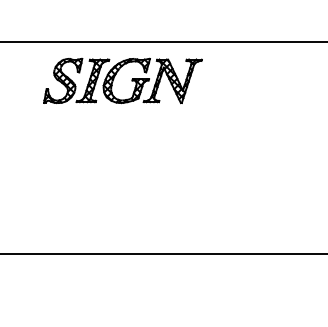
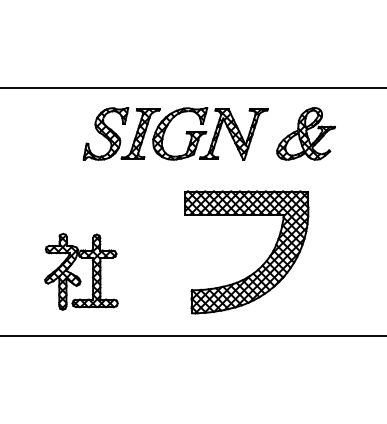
part: (234, 80) -> (305, 133), added
part: (193, 196) -> (257, 268), added
part: (42, 198) -> (81, 271), added

